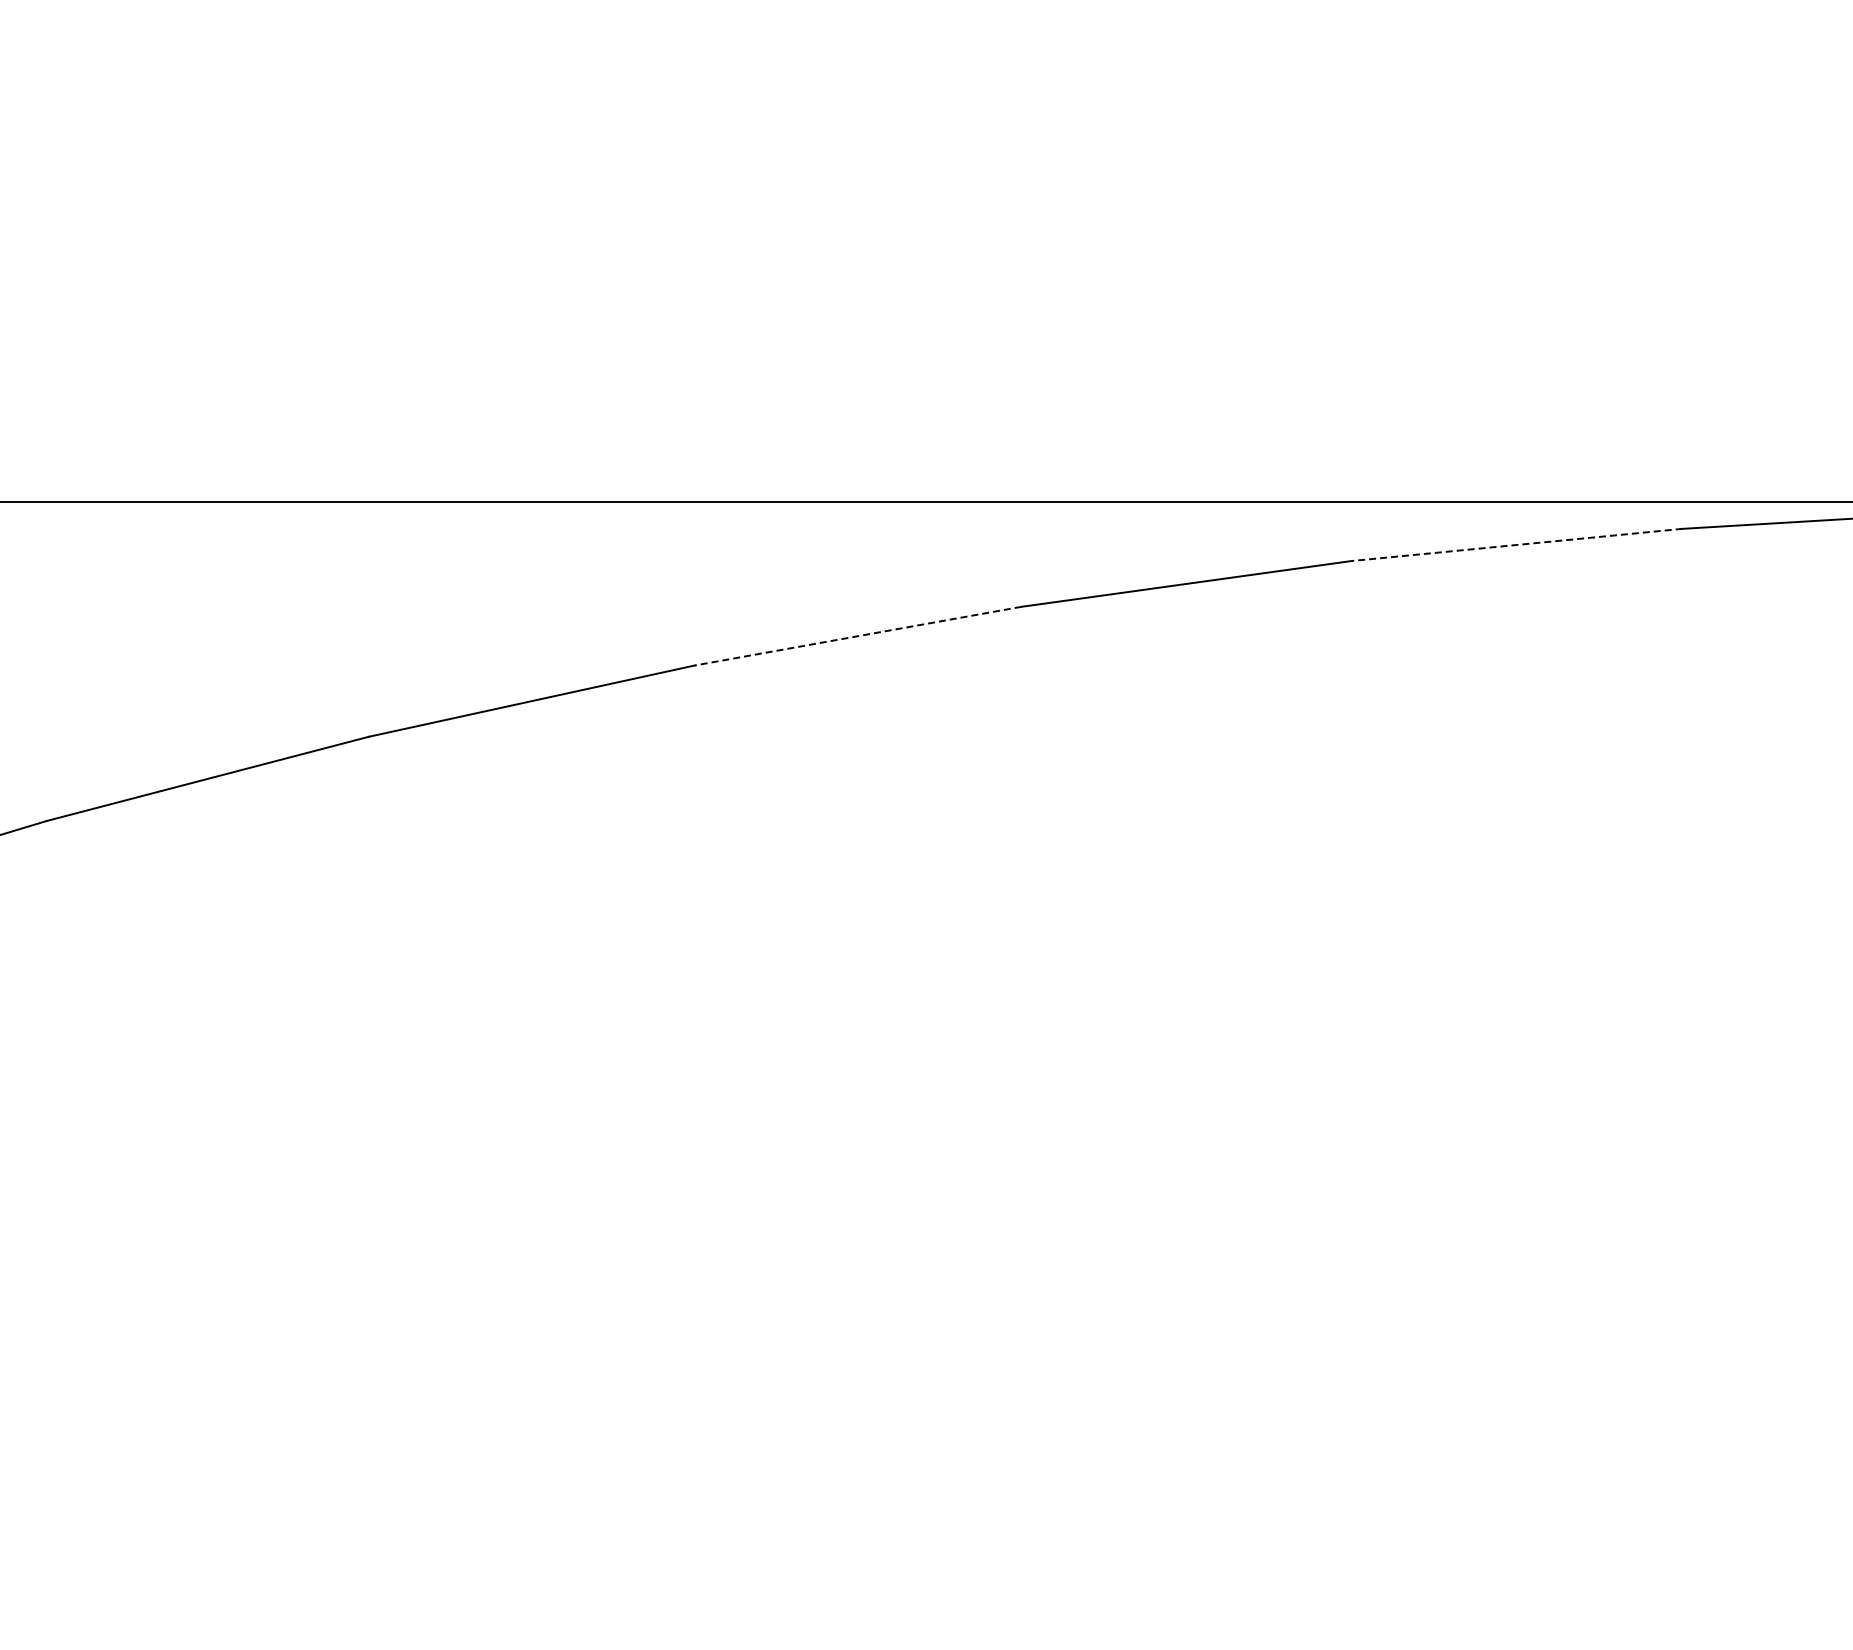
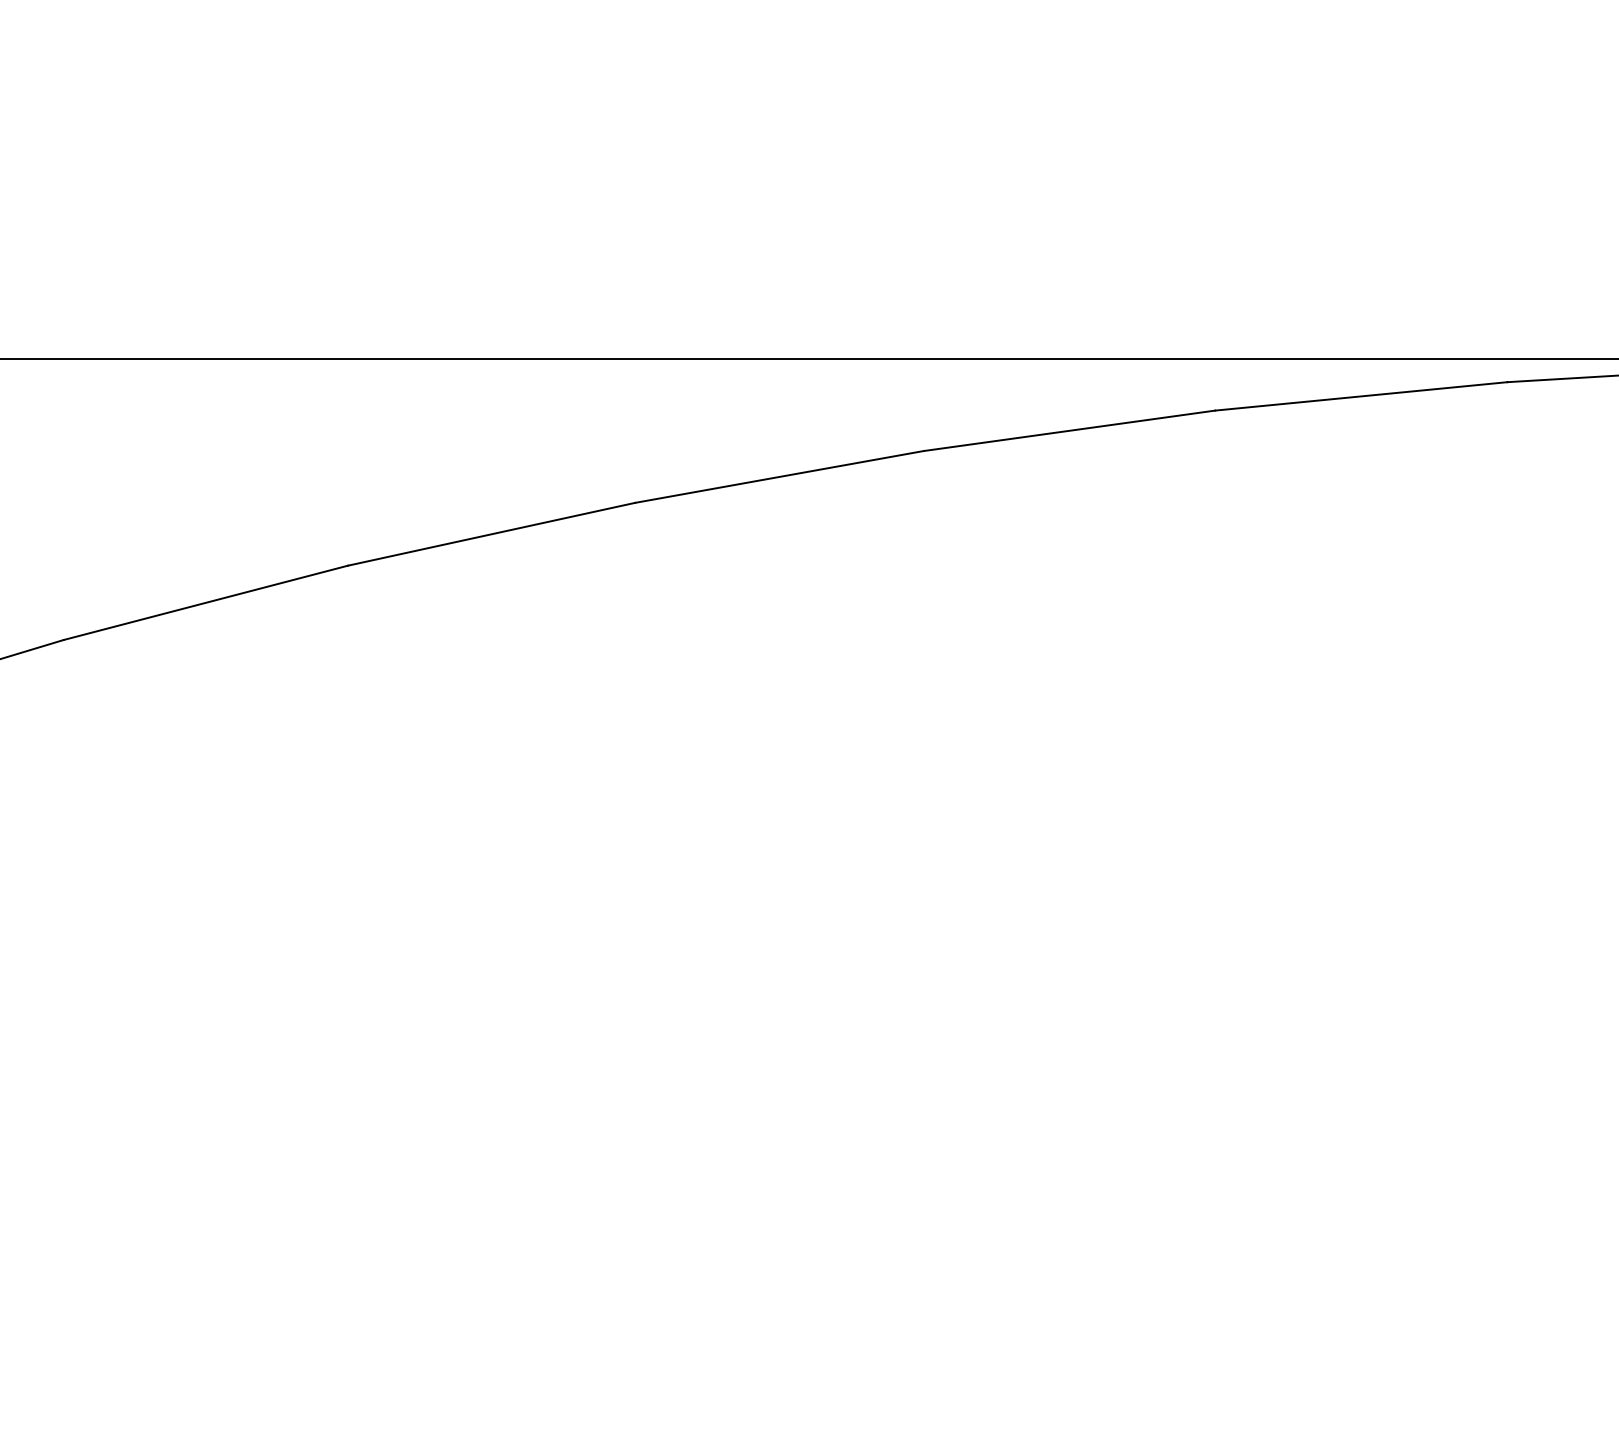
line: (1516, 544) -> (1360, 396), dashed -> solid
line: (857, 636) -> (779, 477), dashed -> solid

